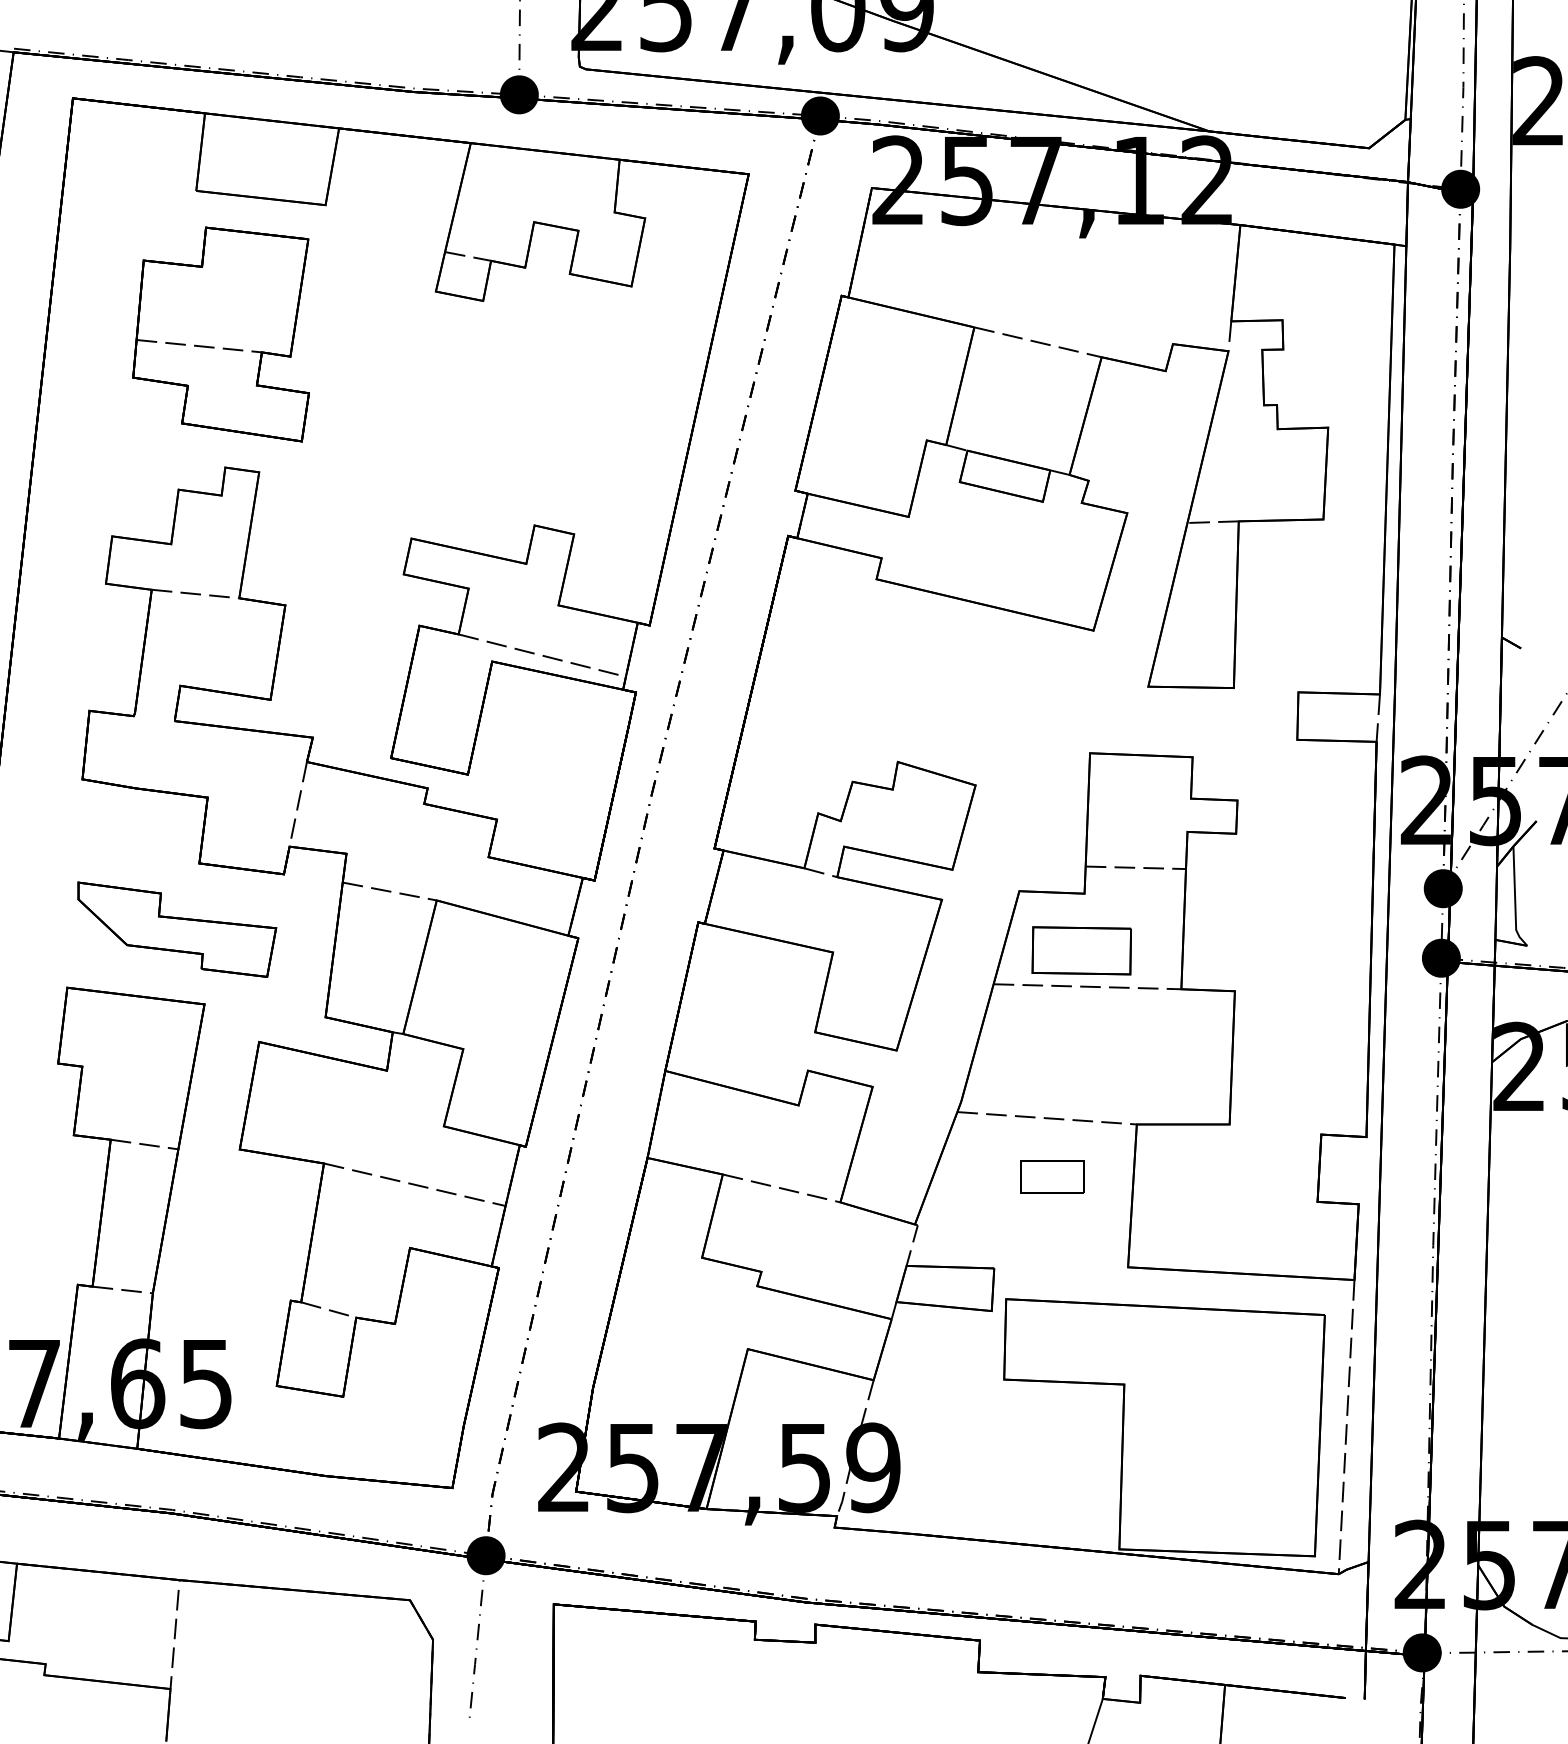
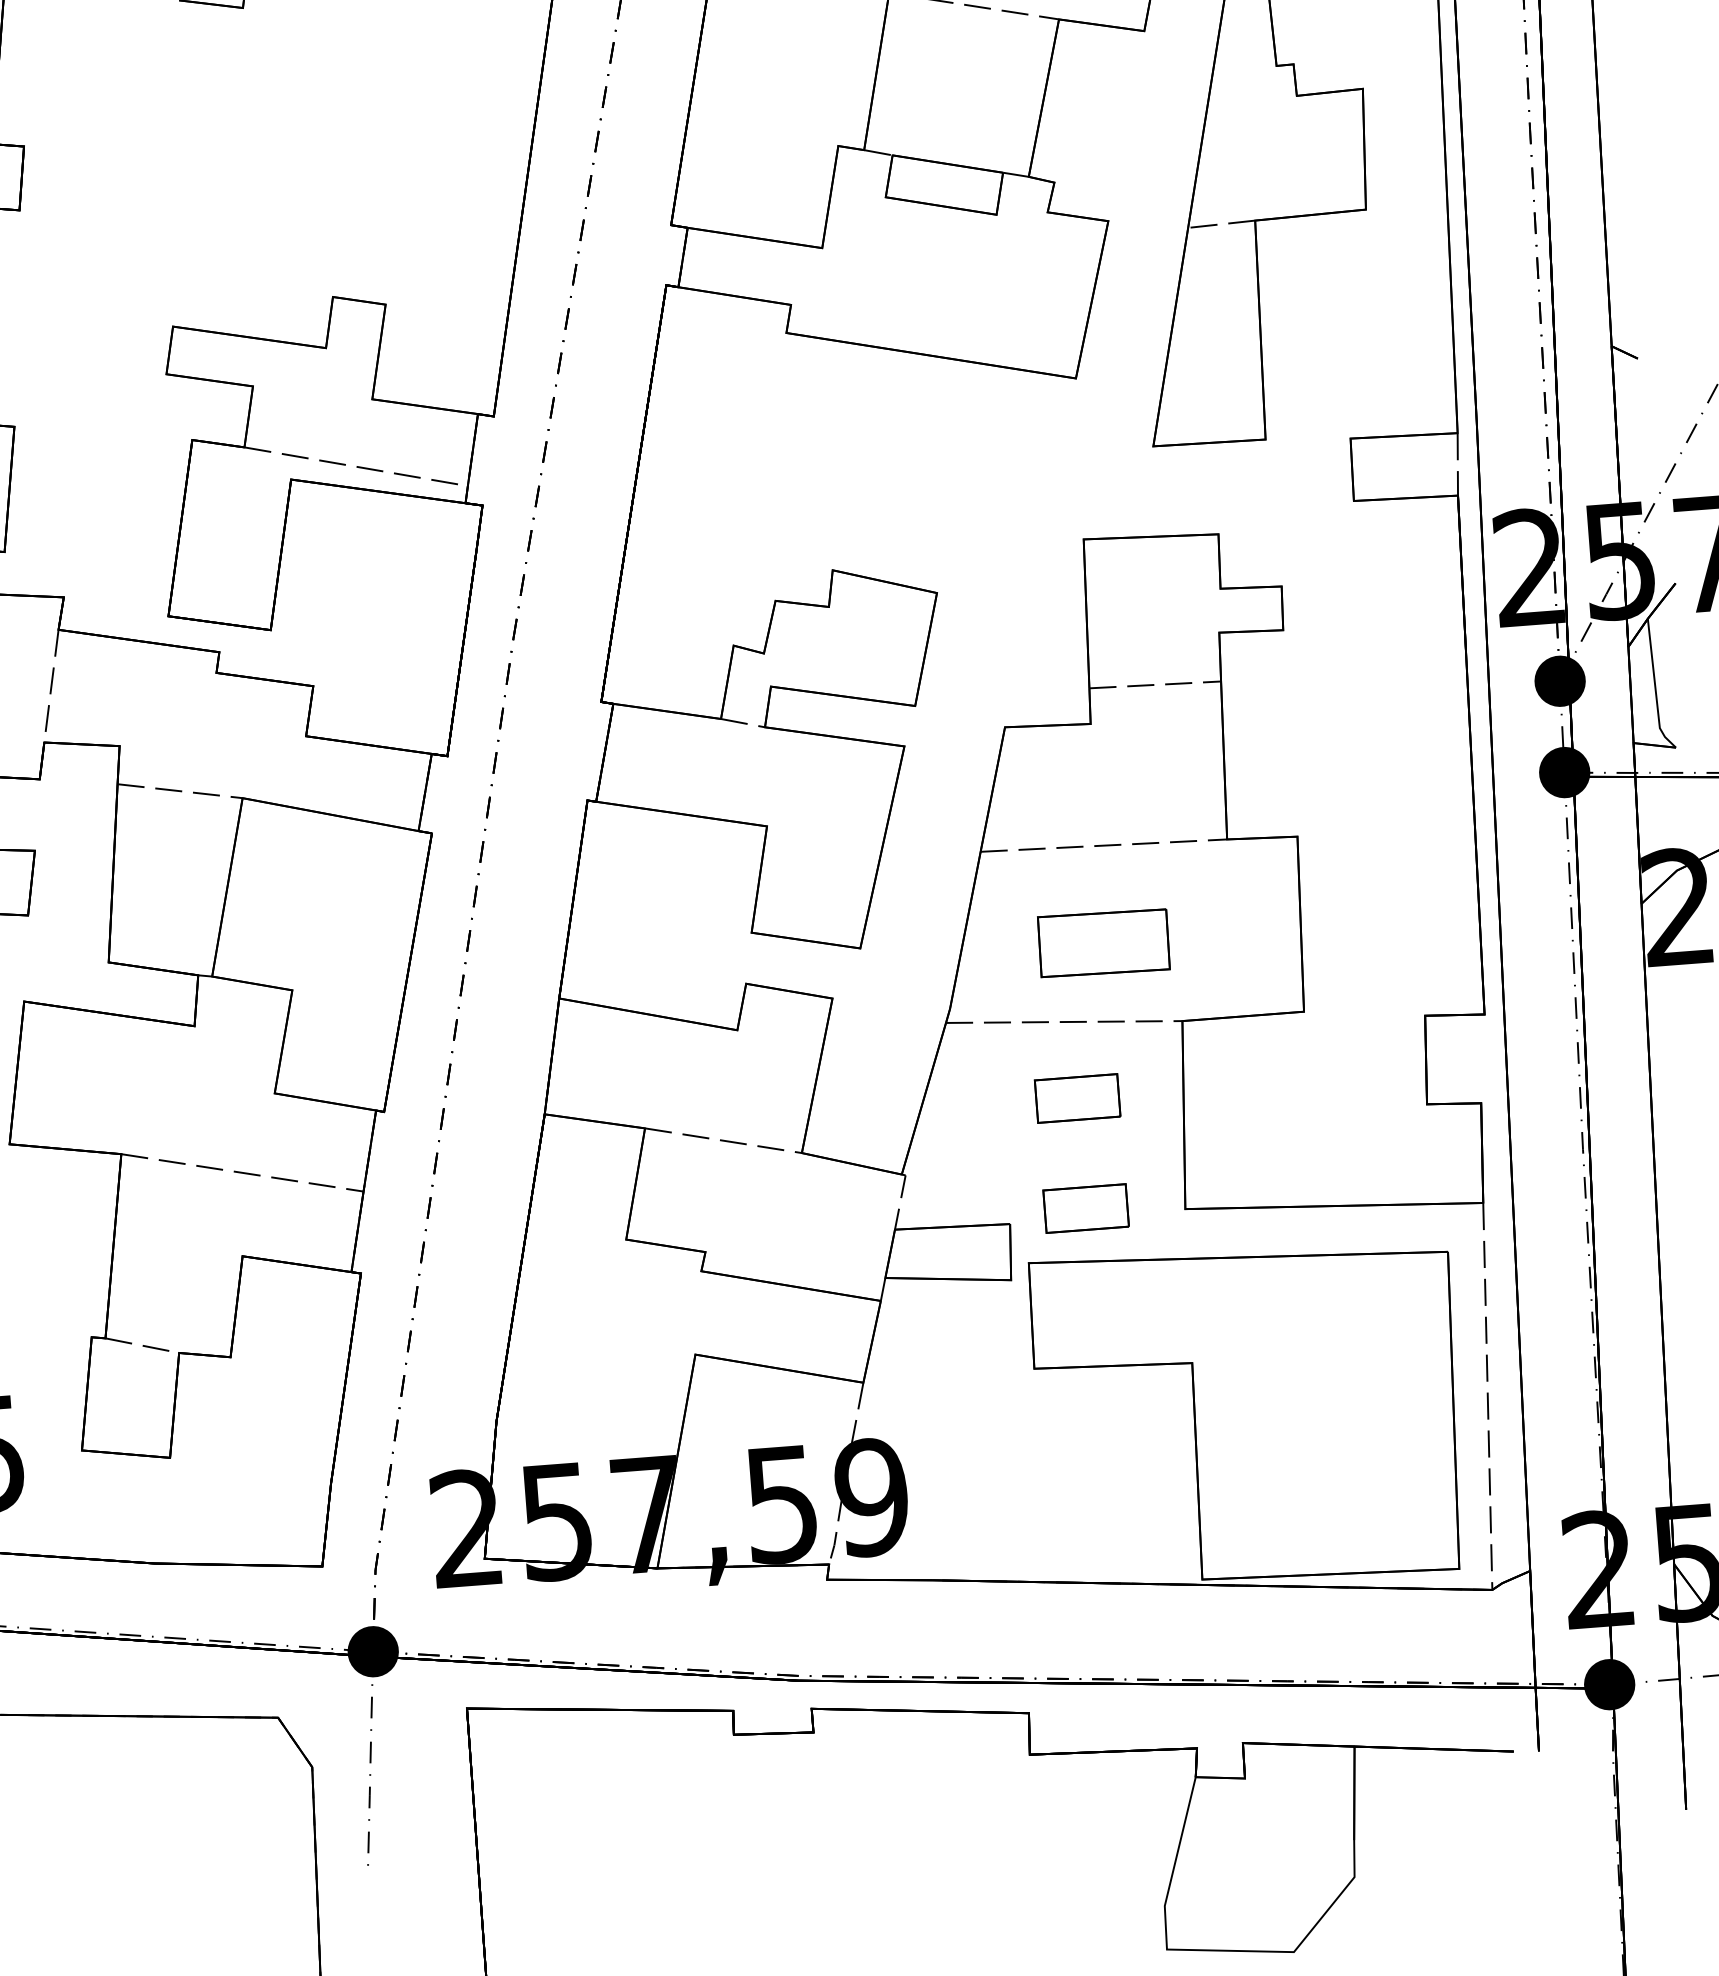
part: (1081, 950) -> (1103, 942), moved
part: (1052, 1260) -> (1085, 1207), added

